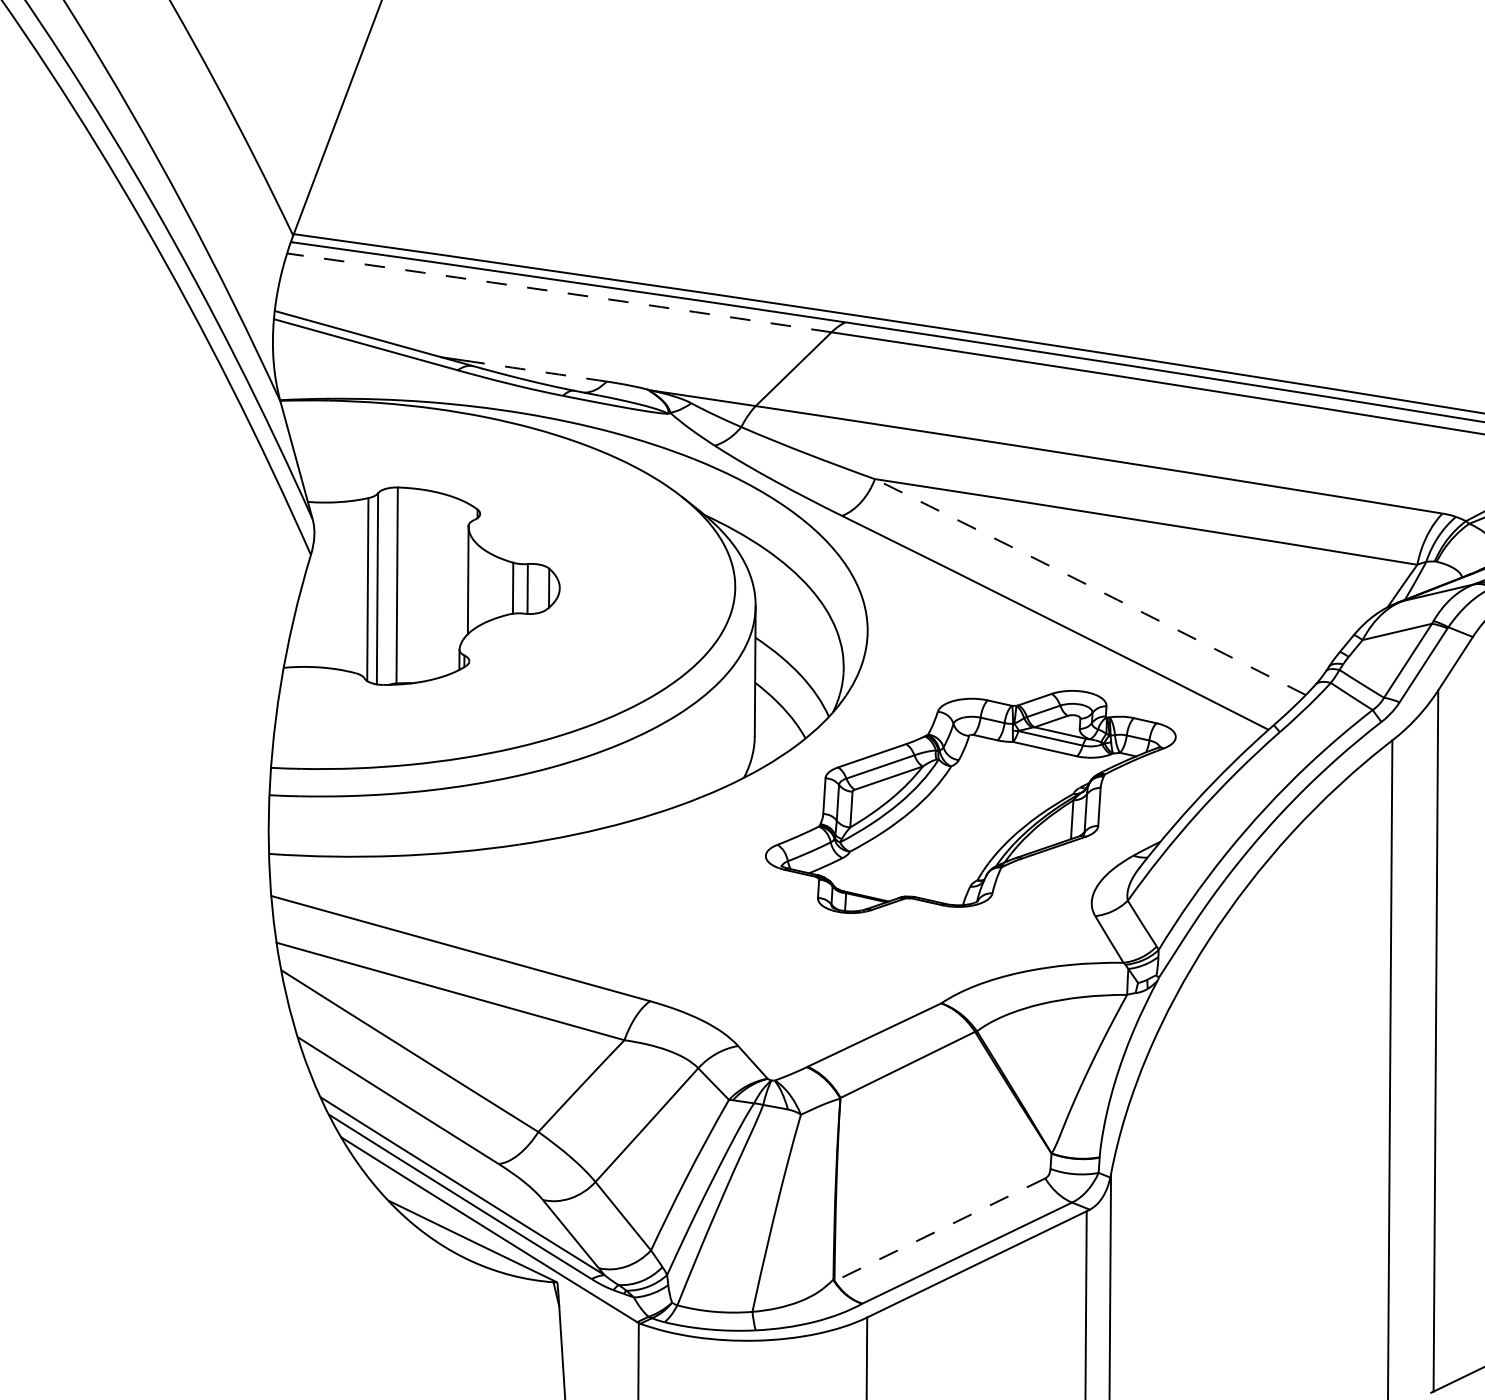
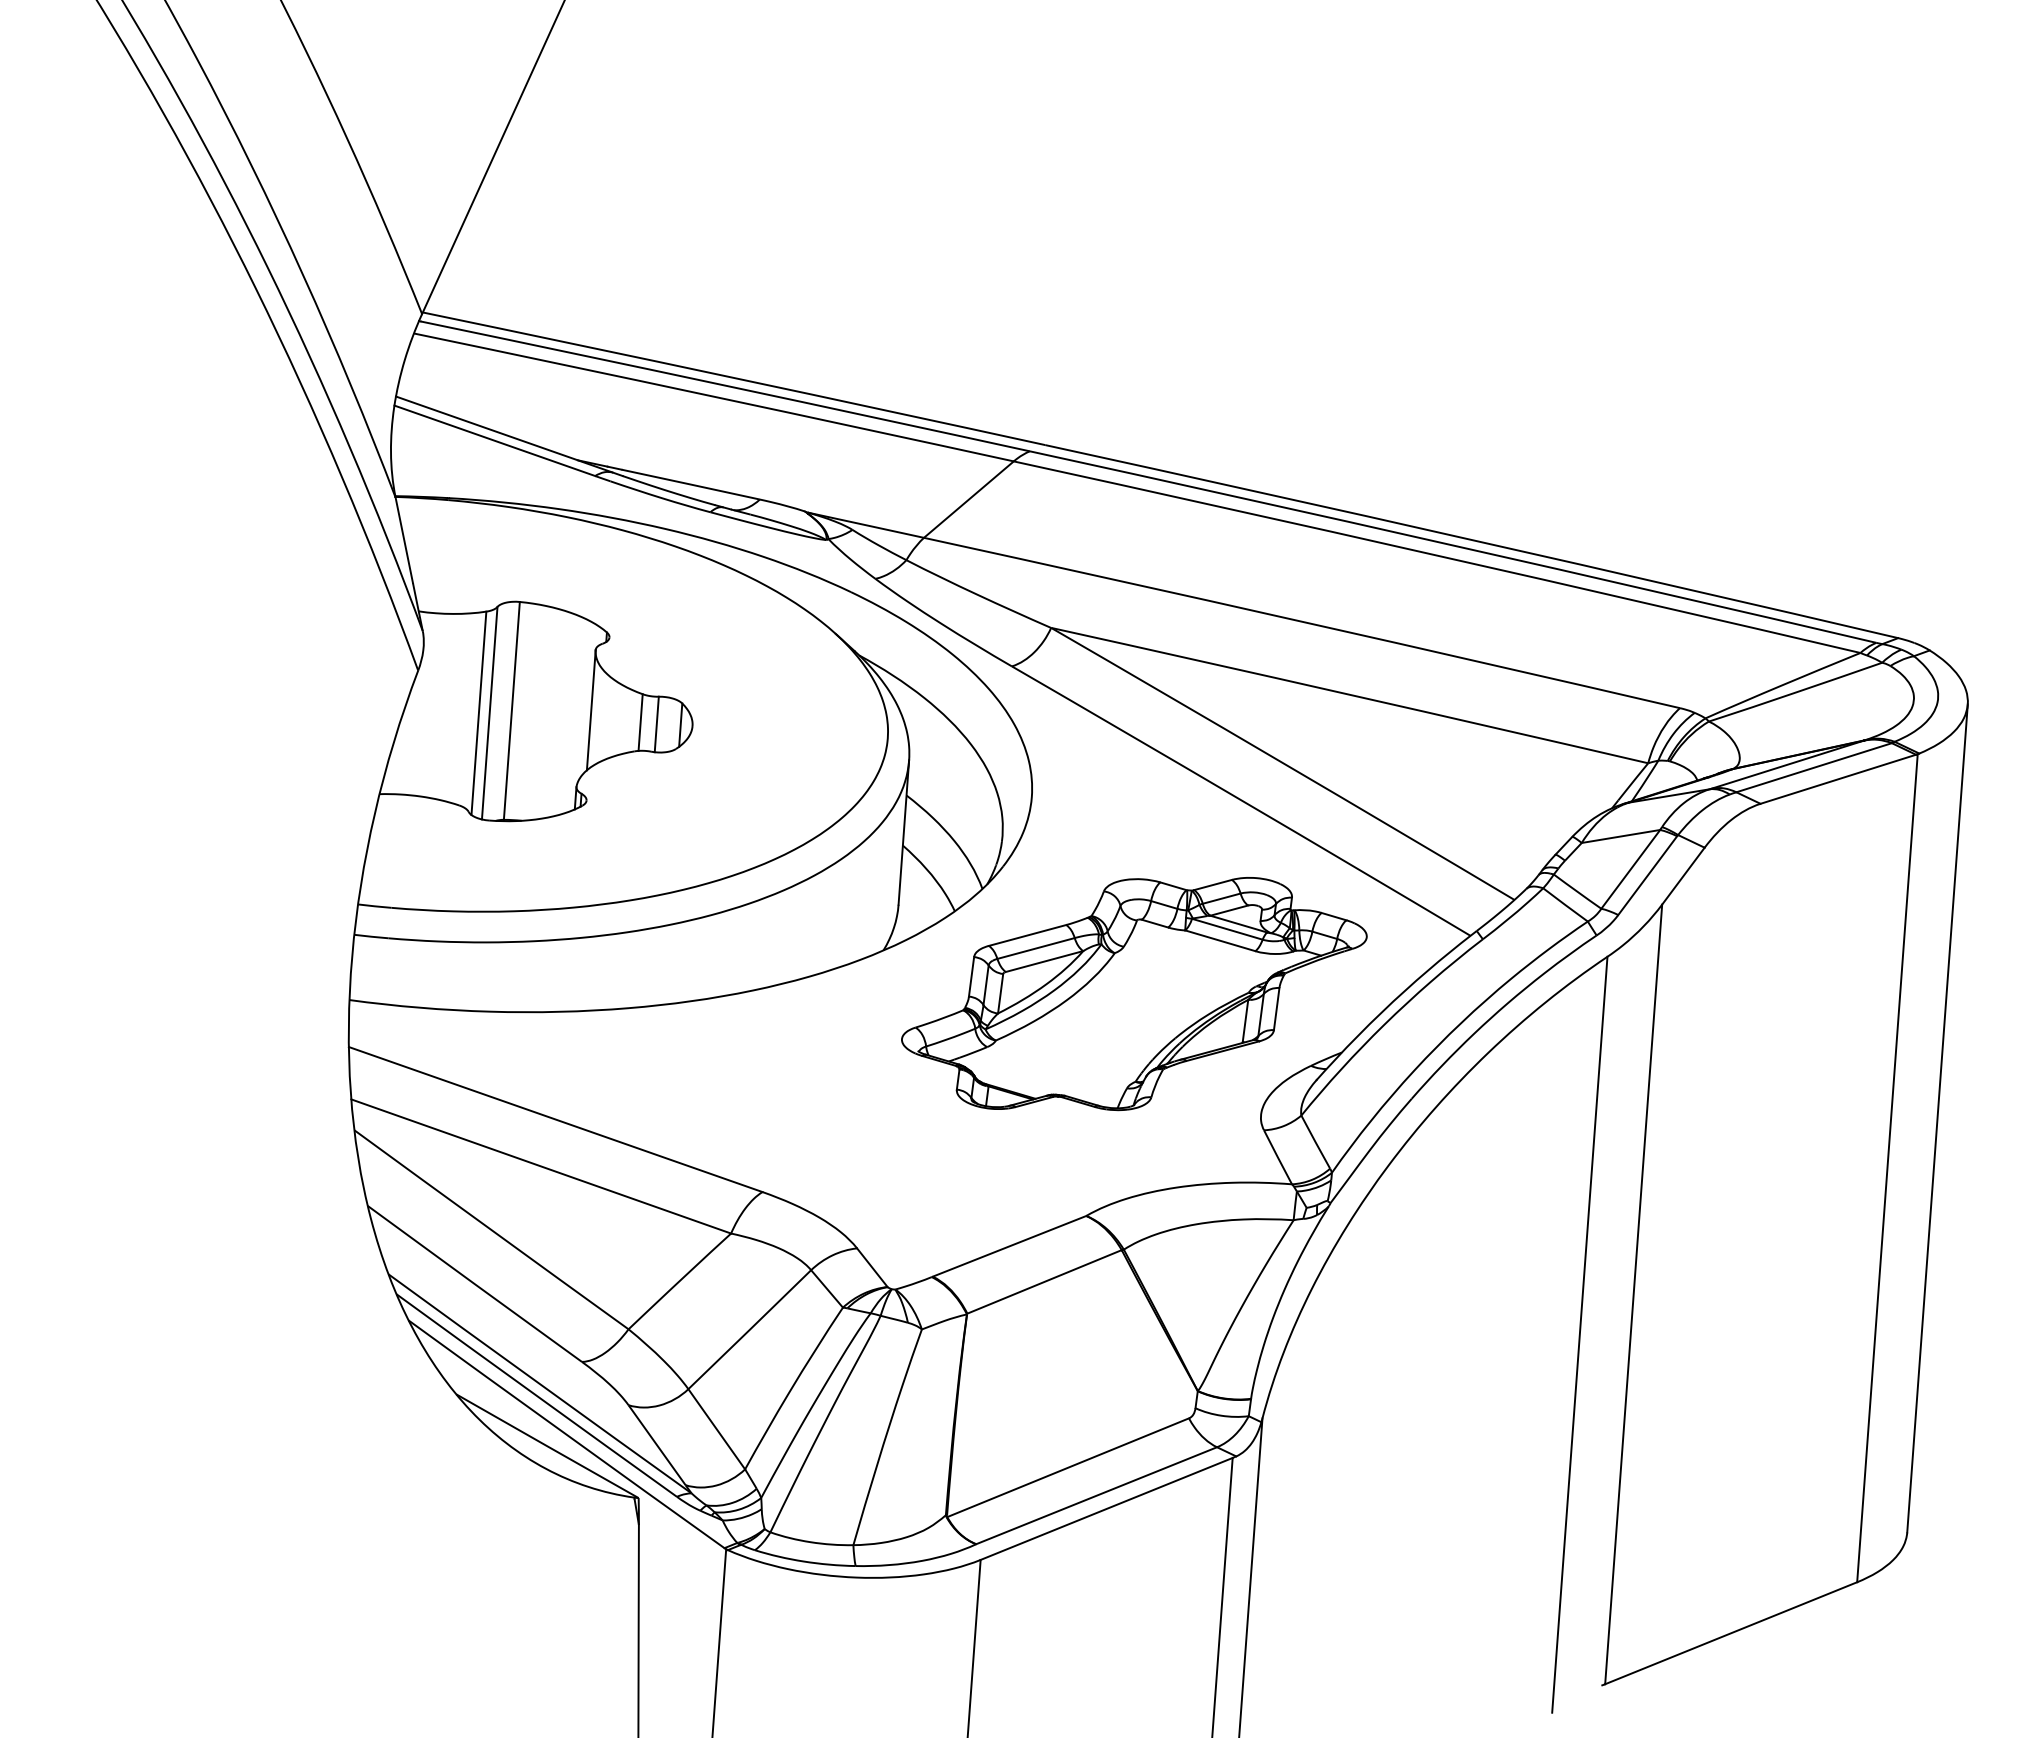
arc: (559, 292) -> (714, 396), dashed -> solid
arc: (543, 372) -> (690, 484), dashed -> solid
arc: (1090, 586) -> (1283, 763), dashed -> solid
line: (940, 1229) -> (1068, 1467), dashed -> solid

